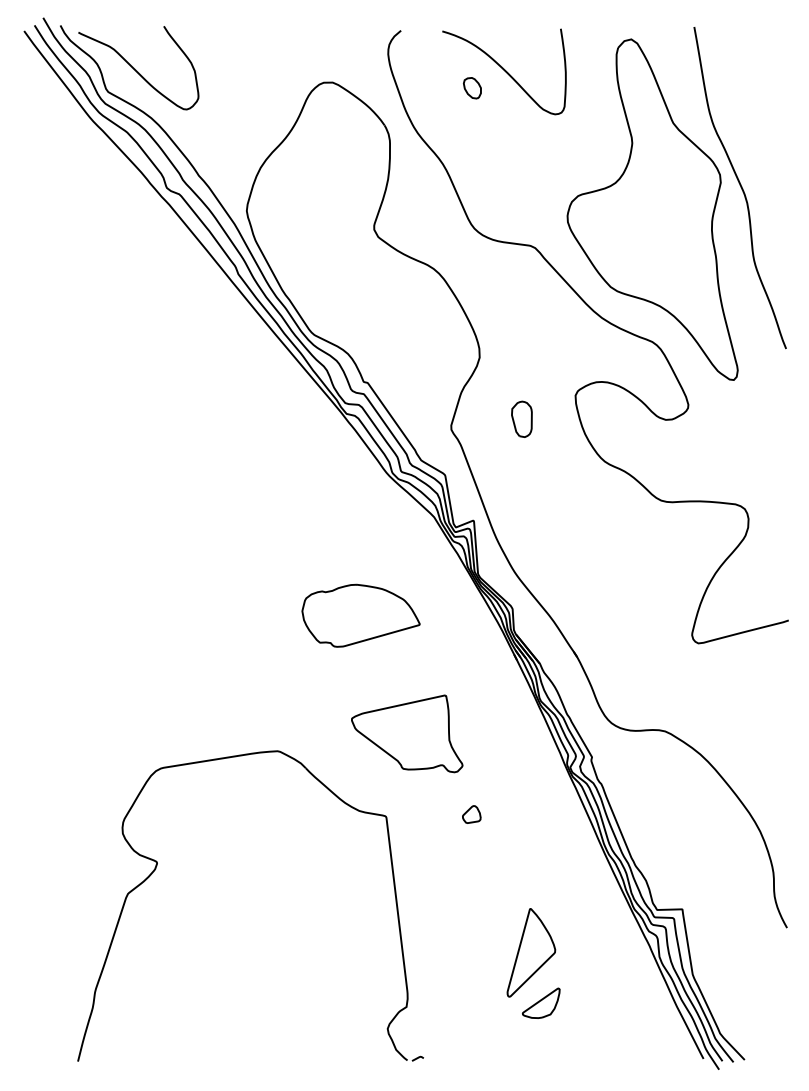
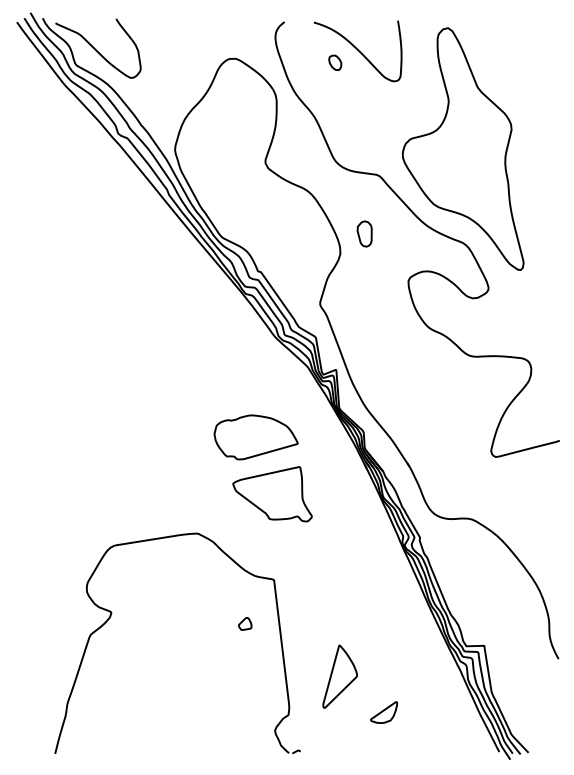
curve: (740, 187) -> (525, 133), removed
part: (521, 418) -> (364, 233), moved
part: (407, 733) -> (272, 493), moved
part: (471, 814) -> (245, 623), moved
part: (531, 952) -> (340, 676), moved

